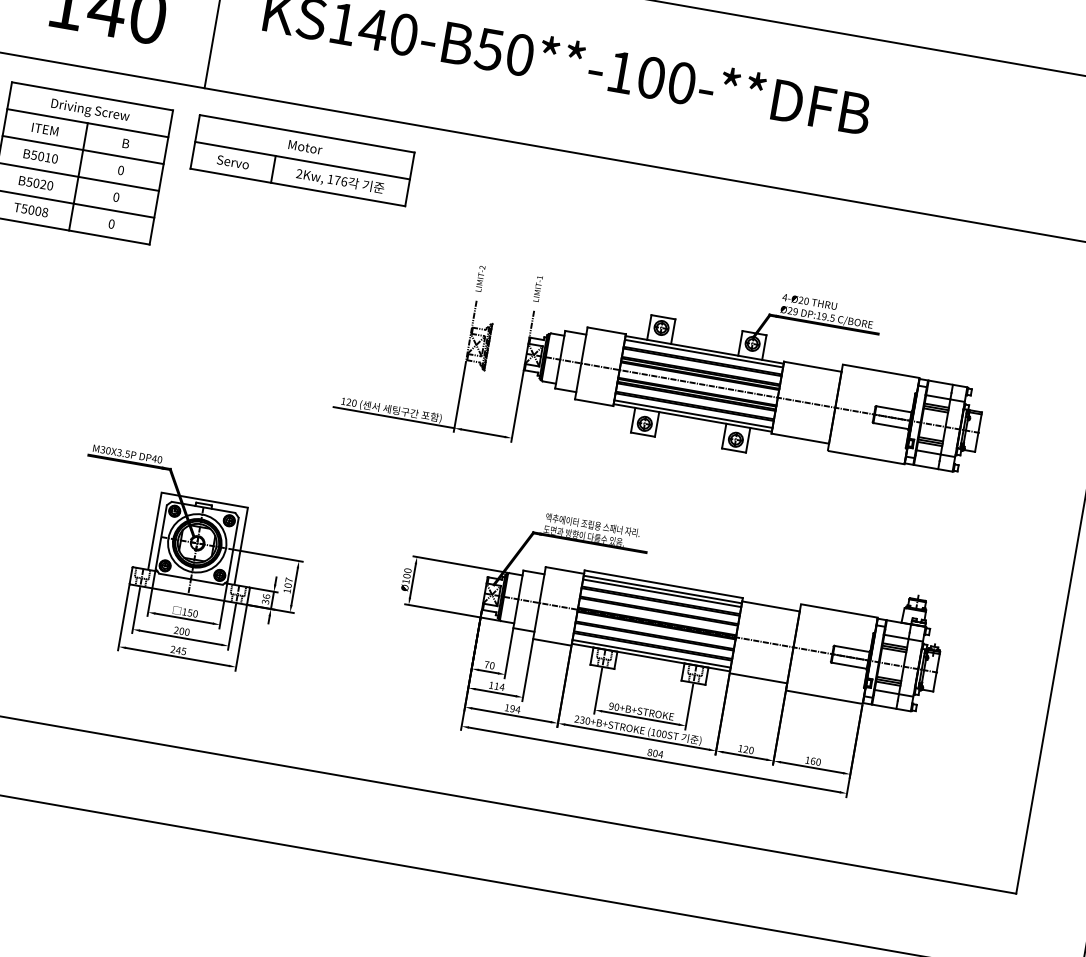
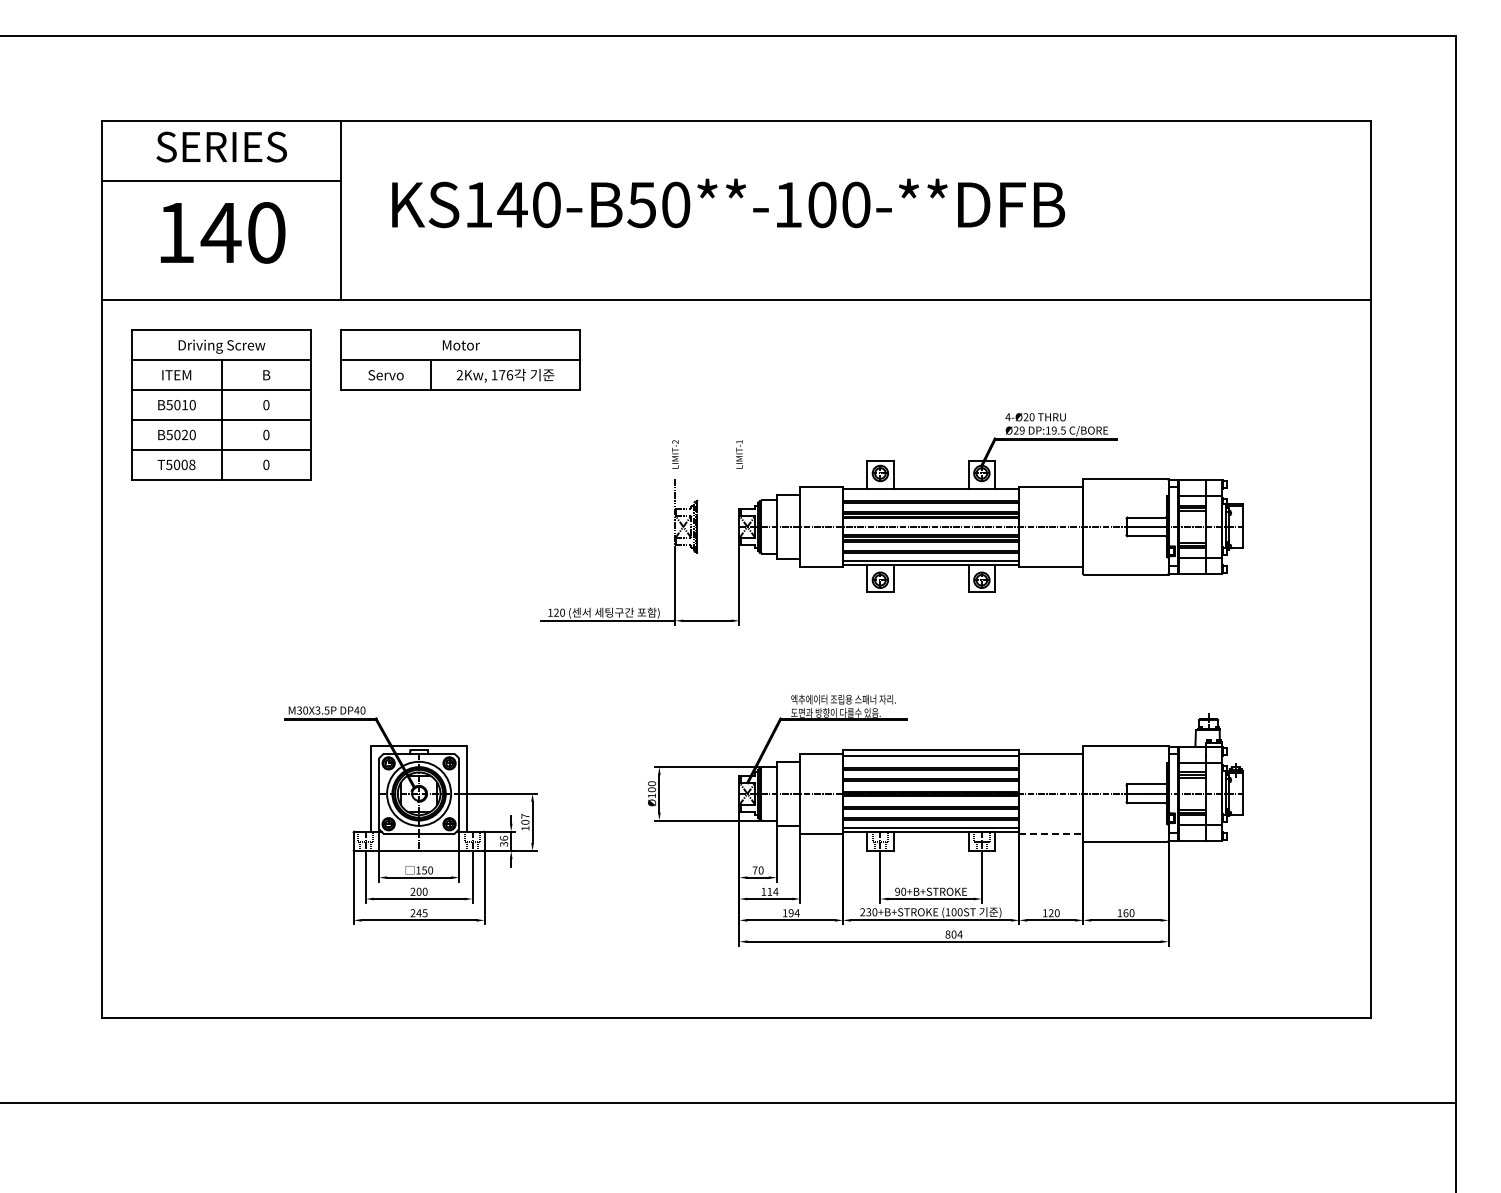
line: (532, 323) -> (739, 492), removed
line: (704, 354) -> (931, 493), removed
line: (662, 593) -> (931, 760), removed
line: (758, 678) -> (1051, 833), solid -> dashed

